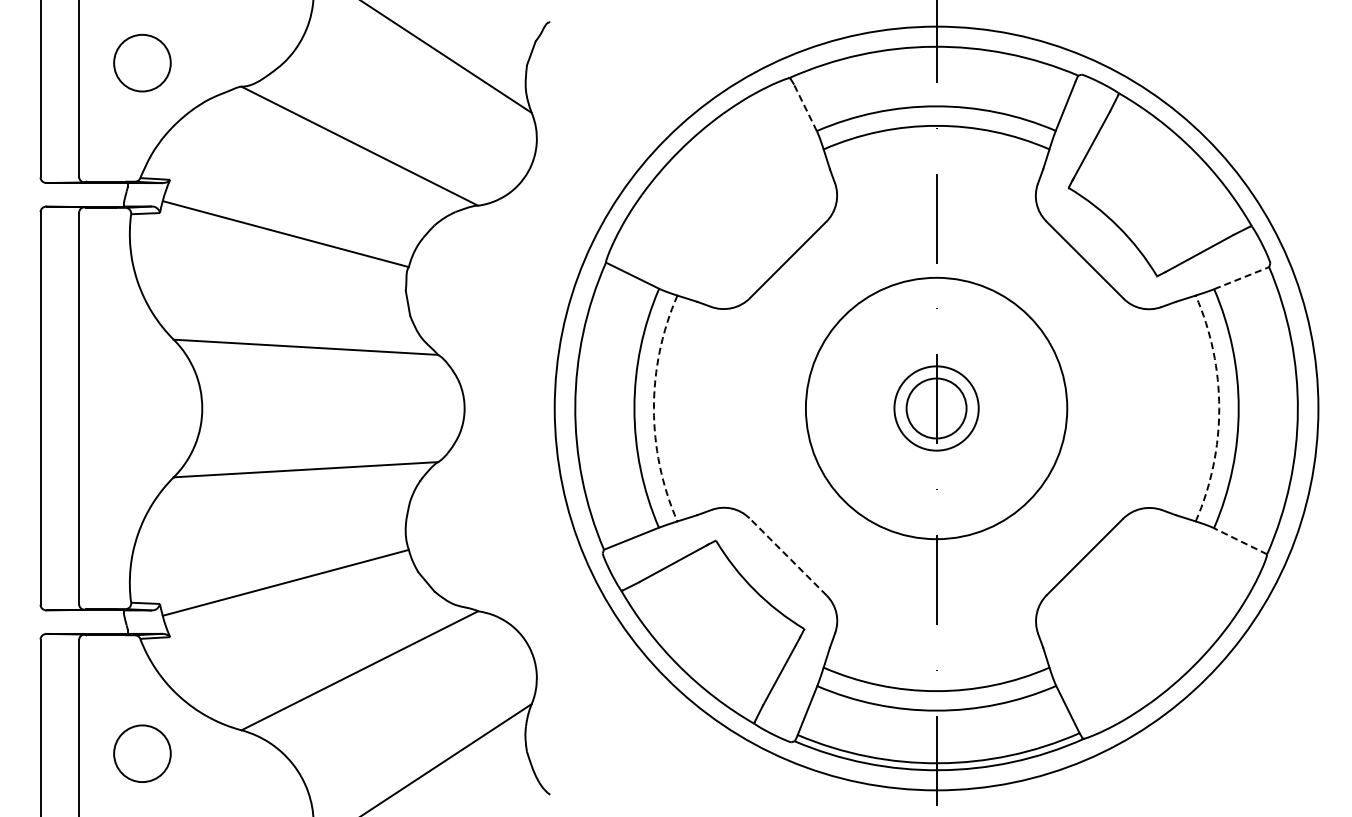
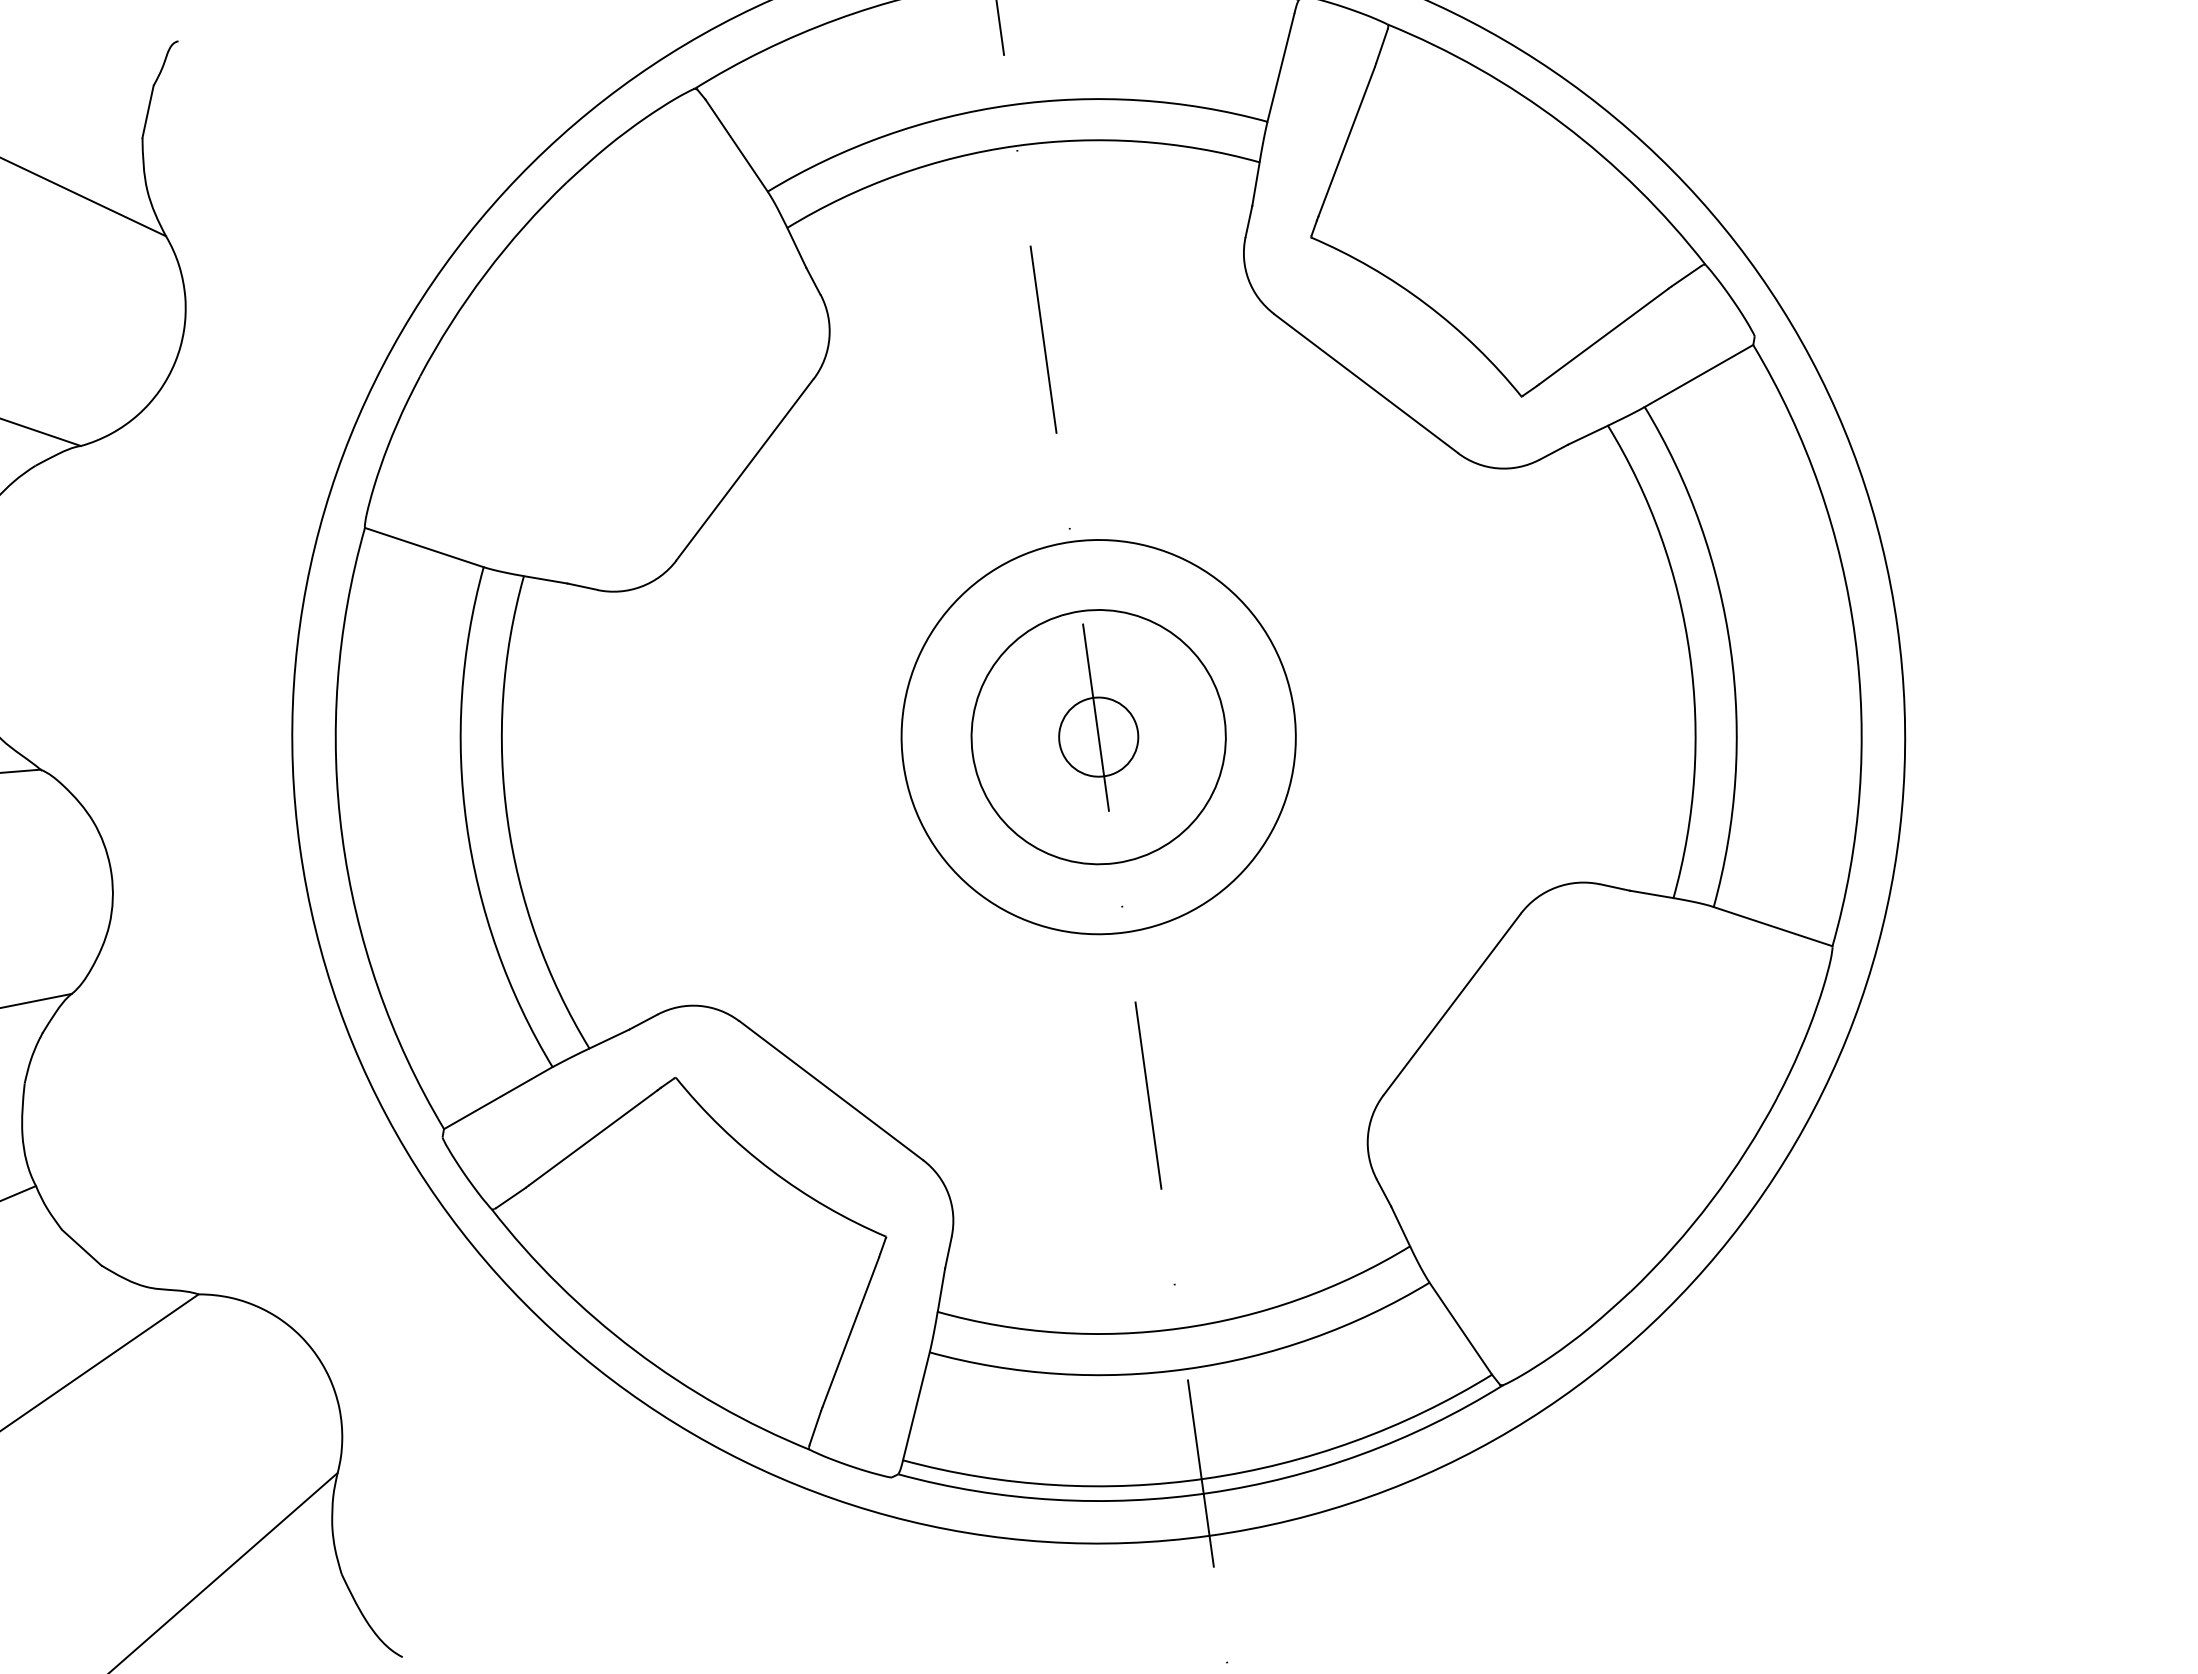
line: (805, 107) -> (737, 145), dashed -> solid
line: (1241, 278) -> (1698, 376), dashed -> solid
arc: (653, 408) -> (506, 819), dashed -> solid
circle: (936, 408) -> (1098, 737), size x0.62
circle: (936, 408) -> (1098, 737), size x0.71
circle: (936, 408) -> (1098, 737), size x1.43
arc: (1219, 408) -> (1690, 655), dashed -> solid
line: (1240, 541) -> (1772, 927), dashed -> solid
line: (788, 556) -> (831, 1089), dashed -> solid

